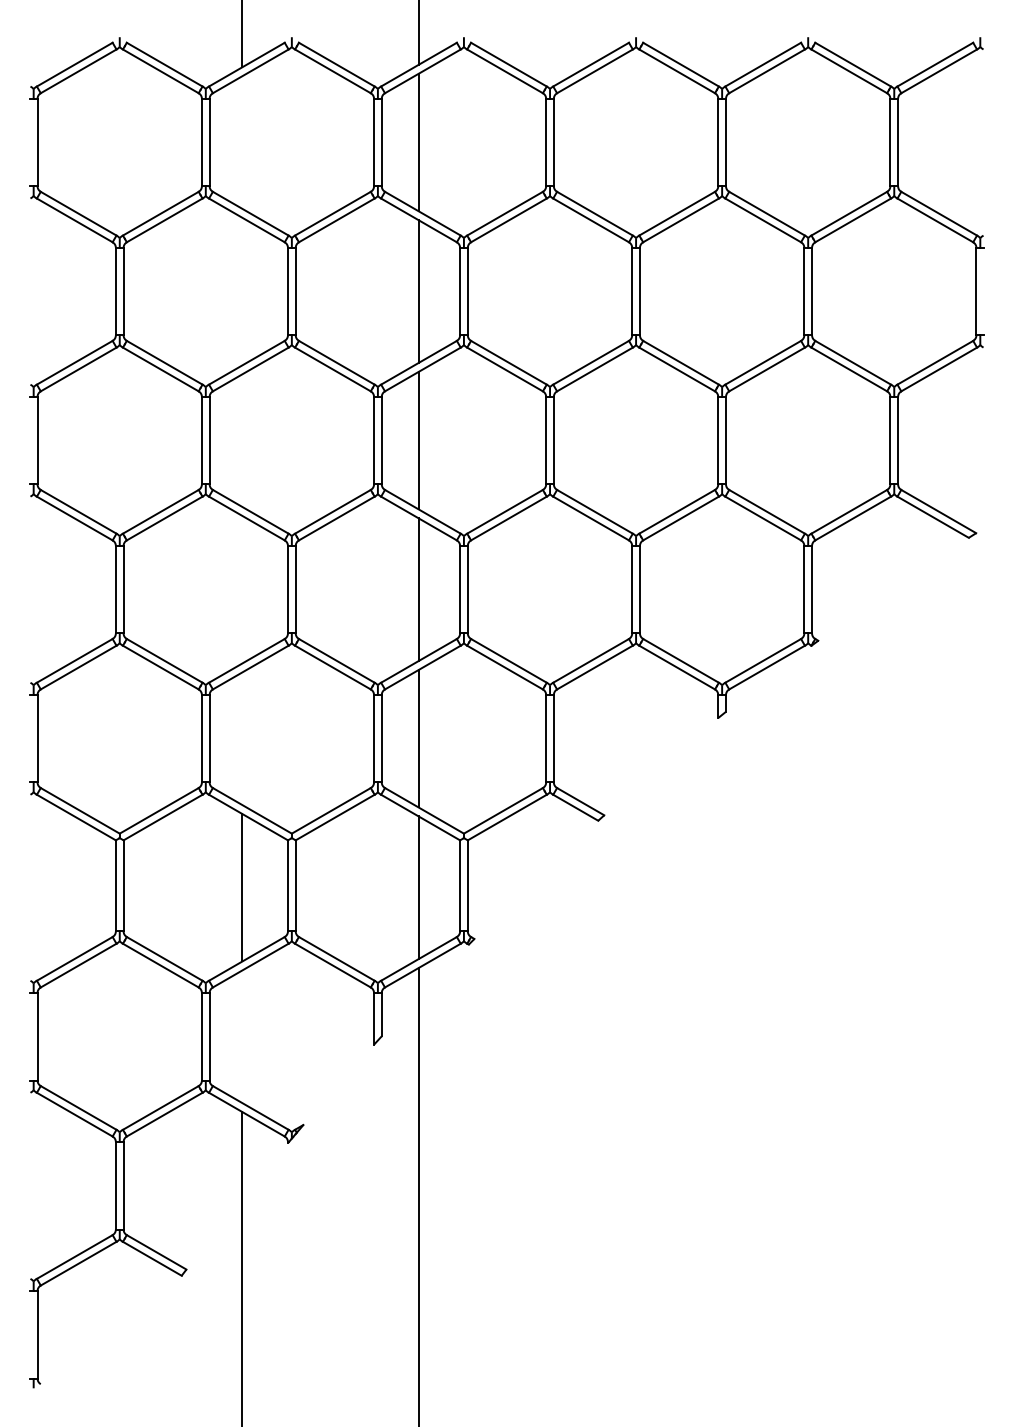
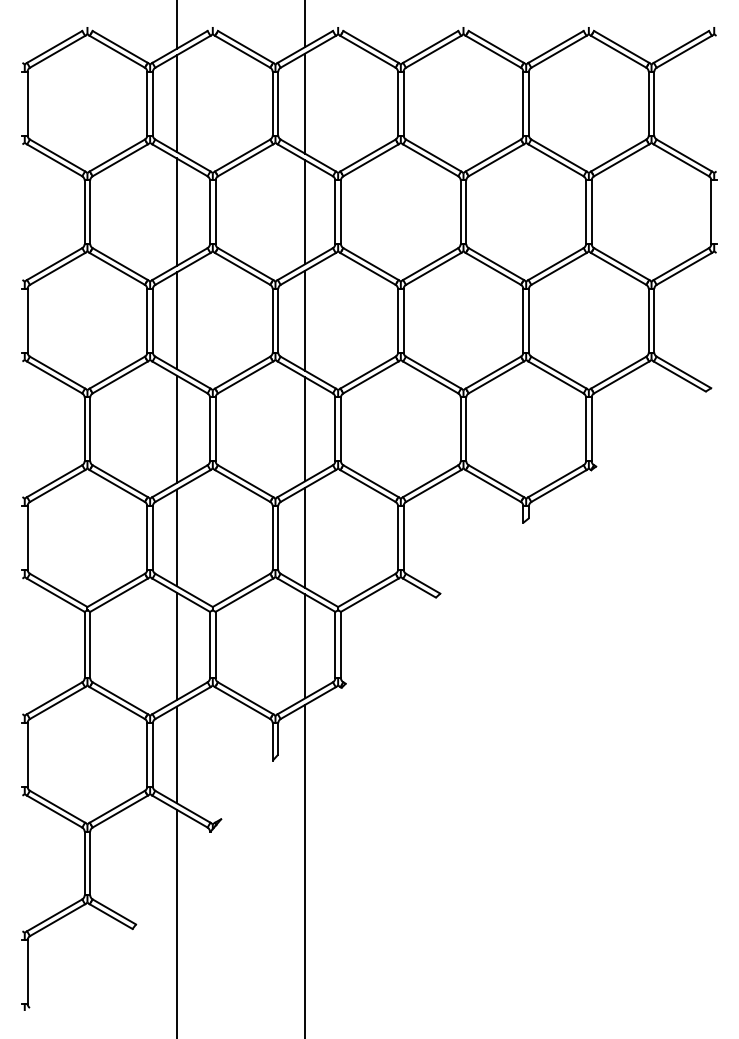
line: (242, 142) -> (176, 103), added
line: (242, 291) -> (176, 212), added
line: (242, 440) -> (176, 320), added
line: (242, 589) -> (176, 429), added
line: (242, 738) -> (176, 537), added
line: (242, 1036) -> (176, 754), added

